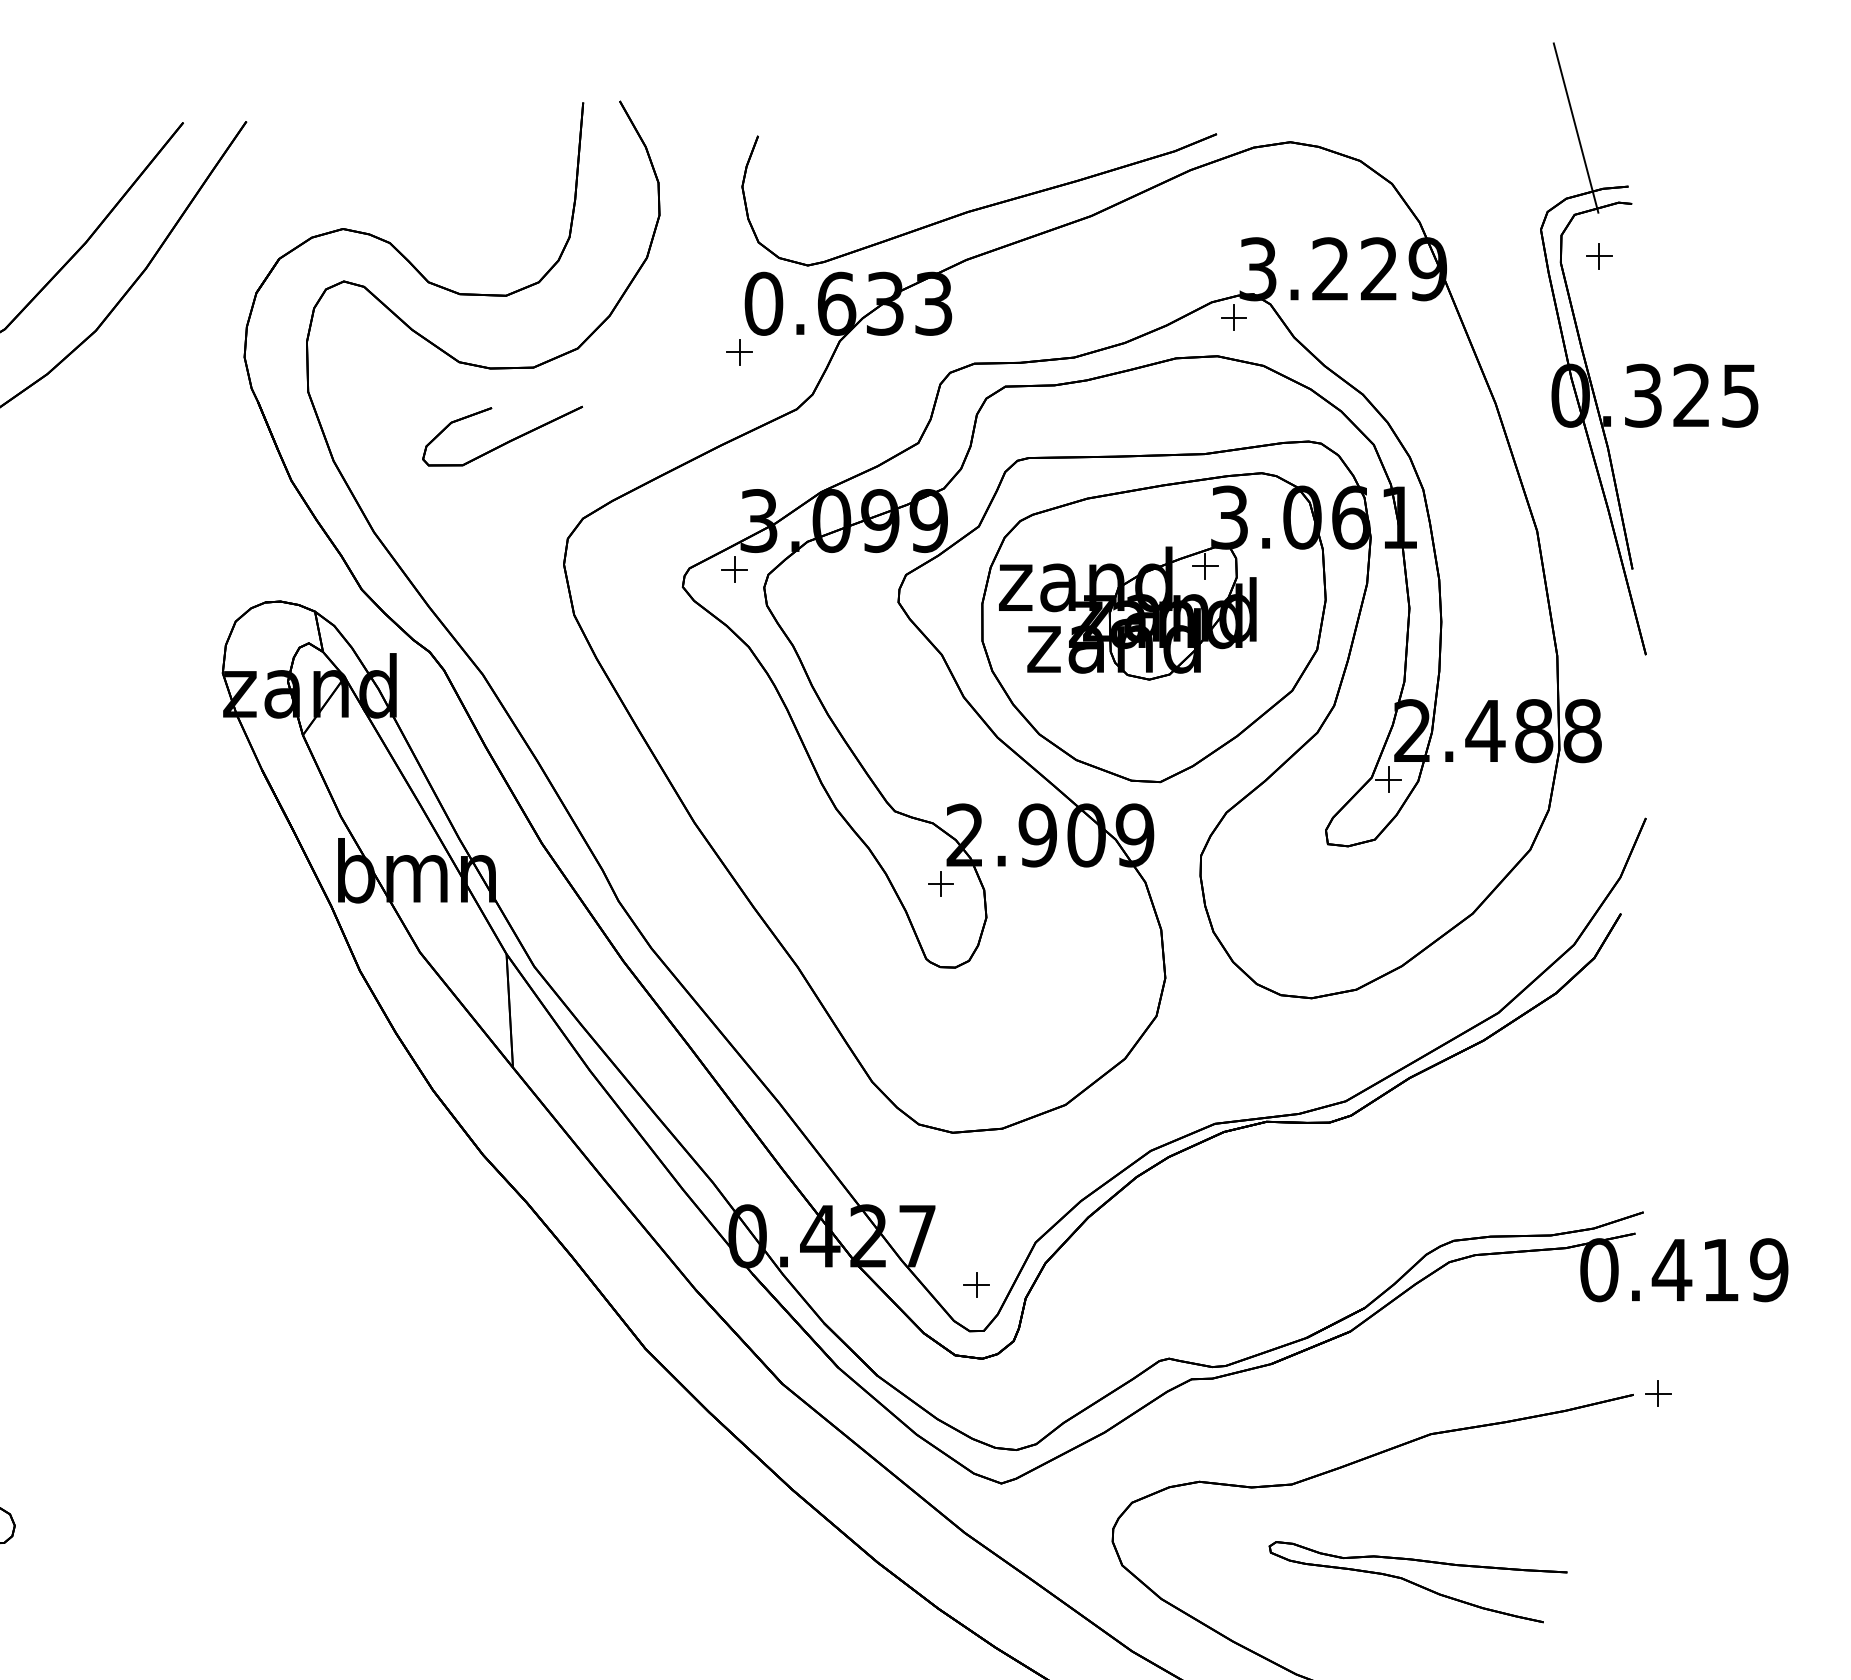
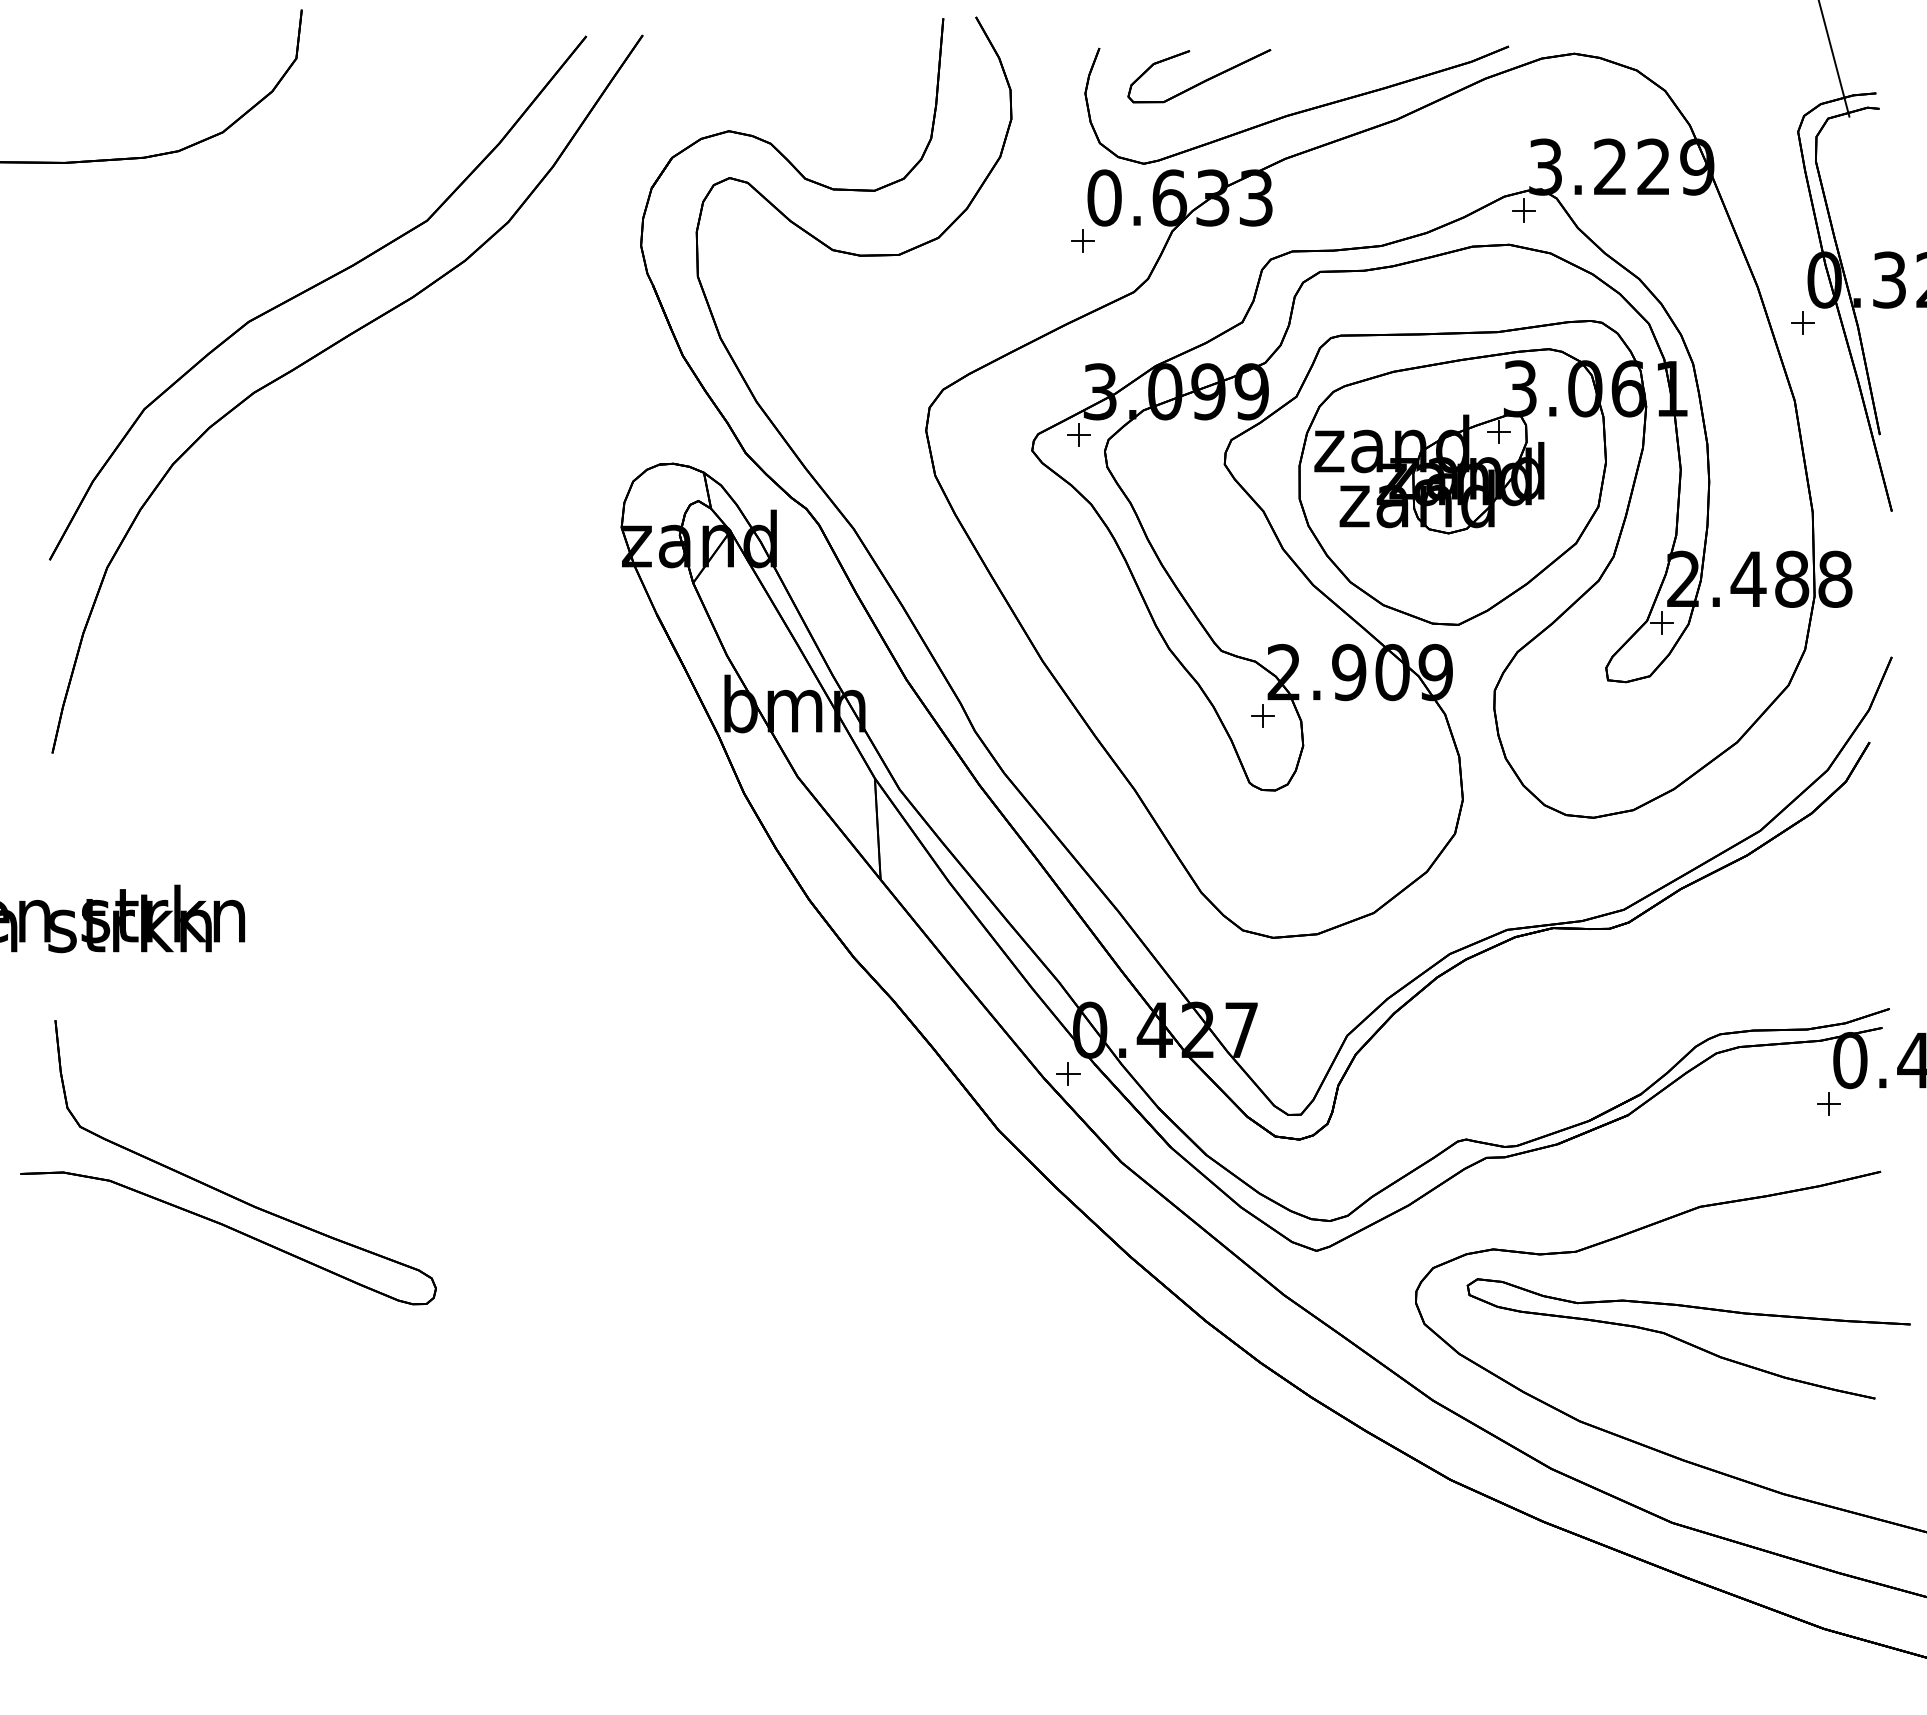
part: (1598, 255) -> (1802, 322), moved
part: (502, 436) -> (1199, 76), moved
part: (976, 1284) -> (1068, 1073), moved
part: (1657, 1393) -> (1828, 1103), moved
part: (1418, 1581) -> (1688, 1338), size x1.67

